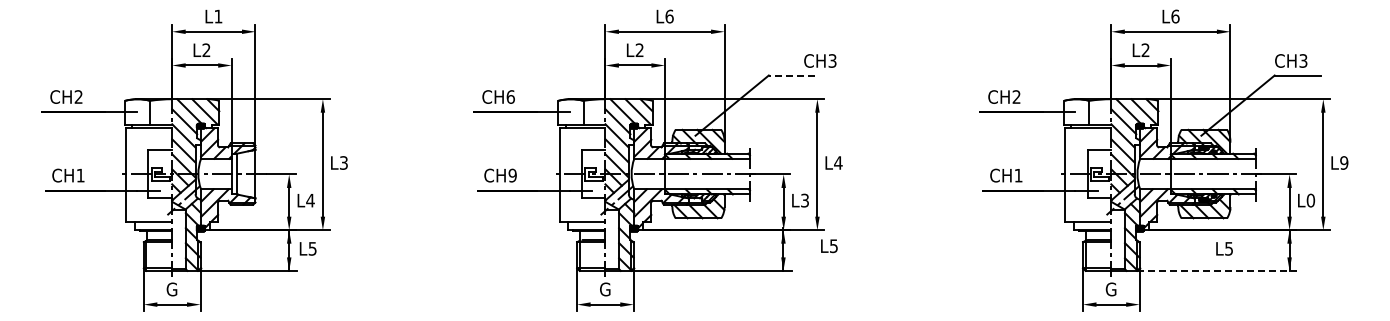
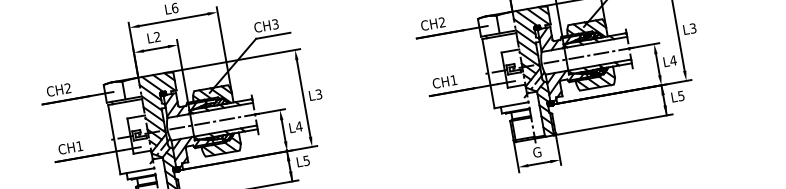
text: (820, 60) -> (266, 25), moved
line: (791, 75) -> (272, 35), dashed -> solid
text: (510, 96) -> (67, 88), CH6 -> CH2
text: (838, 162) -> (318, 94), L4 -> L3
text: (1344, 162) -> (693, 28), L9 -> L3
text: (512, 175) -> (79, 146), CH9 -> CH1
text: (804, 200) -> (298, 126), L3 -> L4
text: (1310, 200) -> (673, 60), L0 -> L4
text: (829, 246) -> (303, 161), moved
text: (1224, 248) -> (677, 96), moved
line: (1217, 270) -> (613, 124), dashed -> solid

